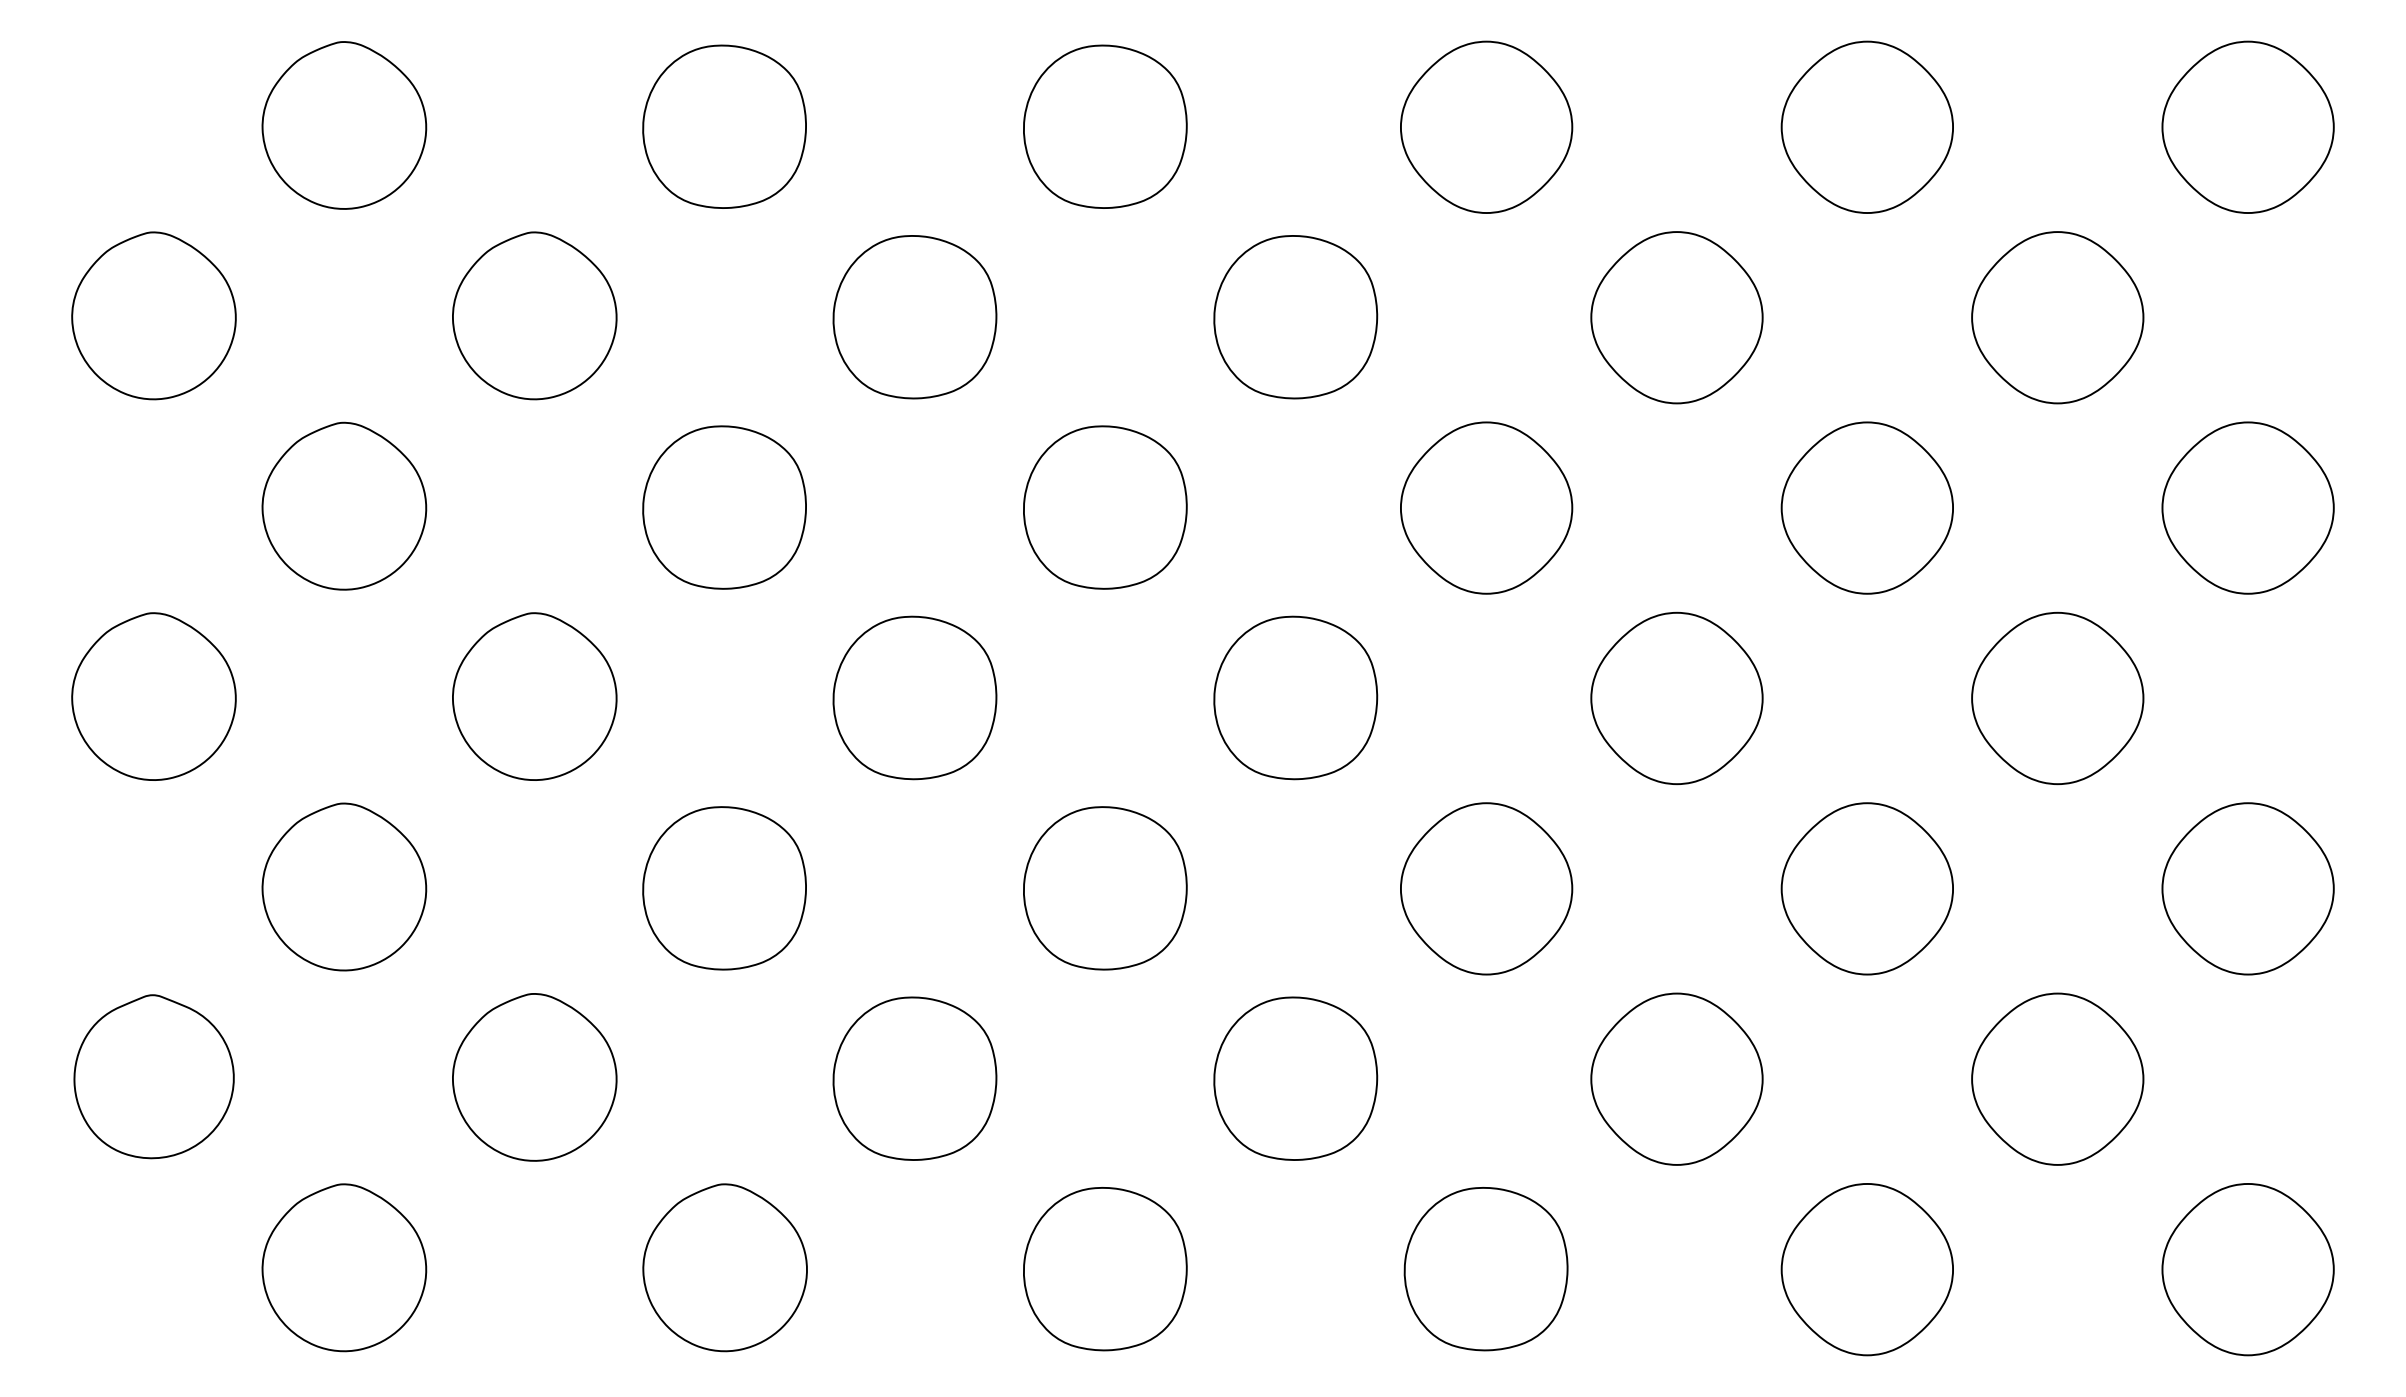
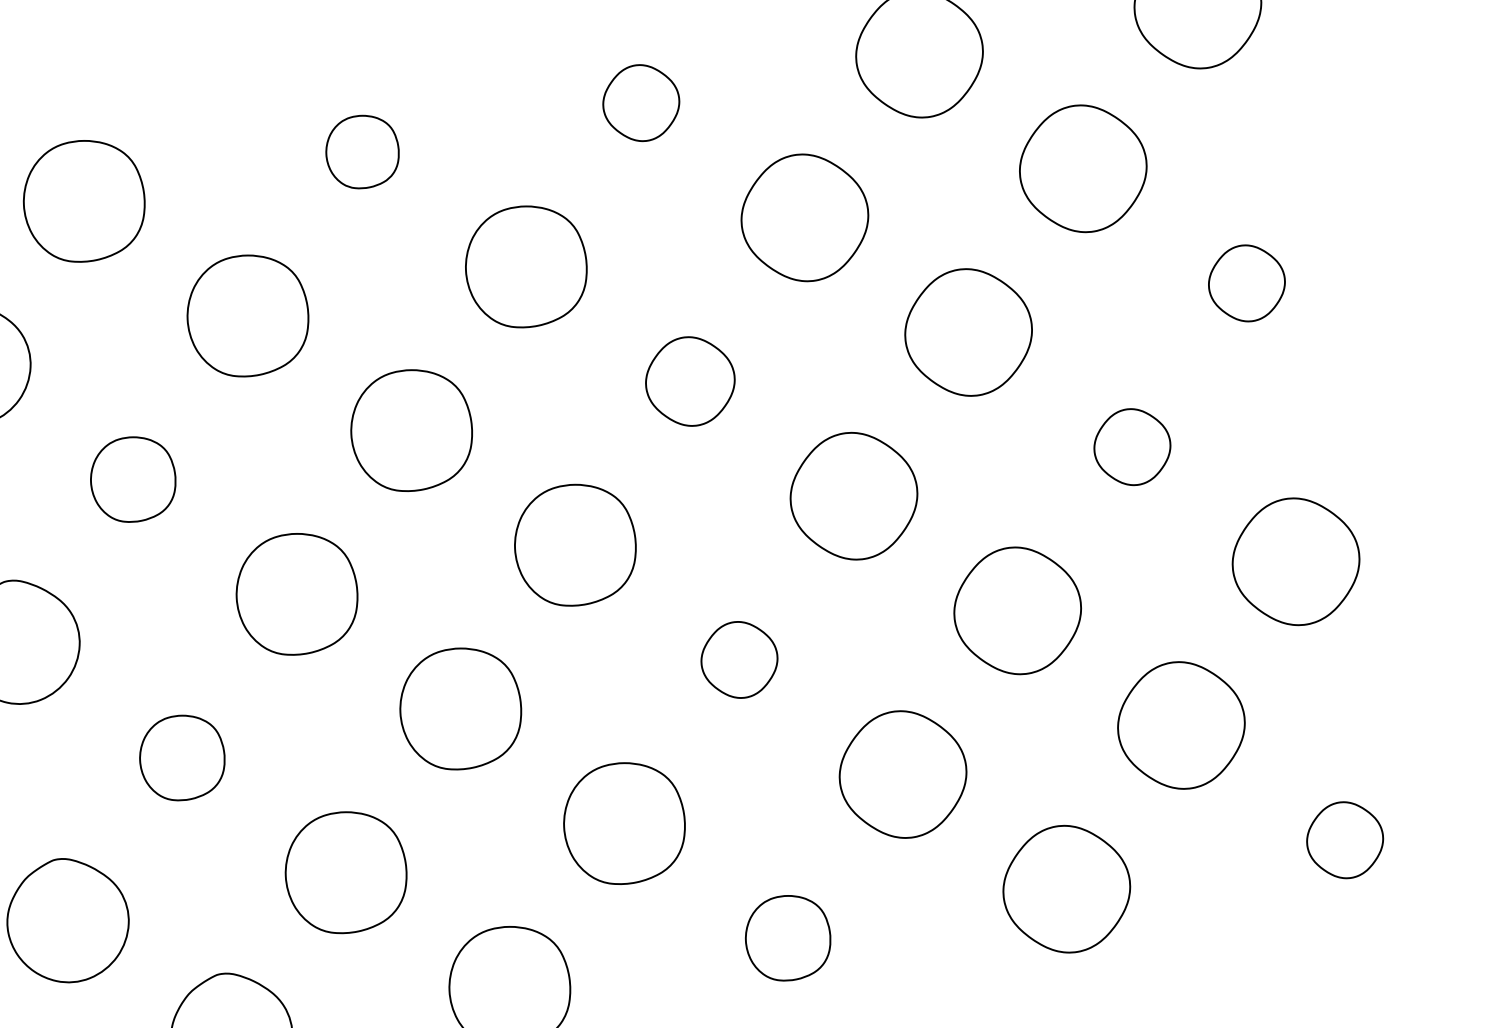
part: (1105, 126) -> (362, 151), size x0.6
part: (1486, 126) -> (641, 102), size x0.6
part: (724, 507) -> (133, 479), size x0.7
part: (1486, 507) -> (690, 381), size x0.7
part: (2247, 507) -> (1246, 283), size x0.6
part: (2057, 698) -> (1132, 447), size x0.6
part: (724, 888) -> (182, 757), size x0.7
part: (1486, 888) -> (739, 659), size x0.6
part: (1485, 1269) -> (787, 938), size x0.7
part: (2247, 1269) -> (1344, 840), size x0.6

